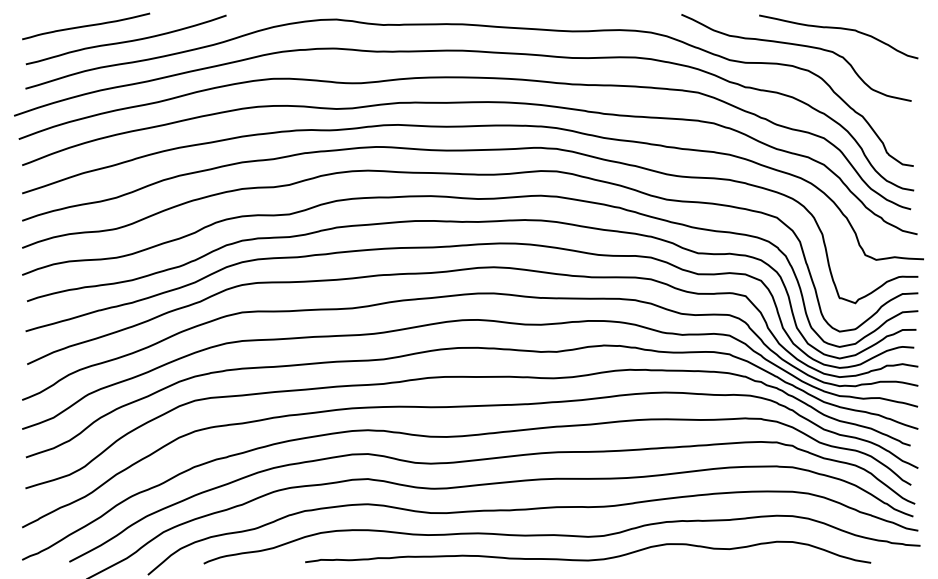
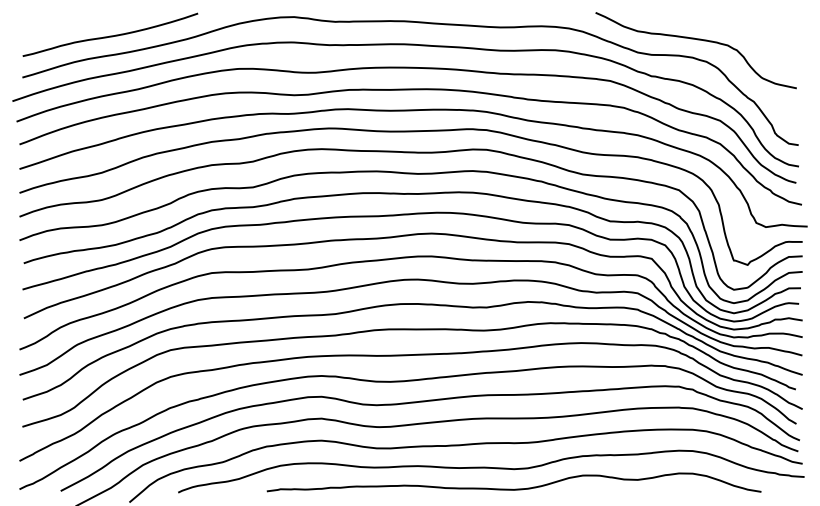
curve: (86, 26) -> (75, 23), removed
curve: (838, 29) -> (732, 25), removed

